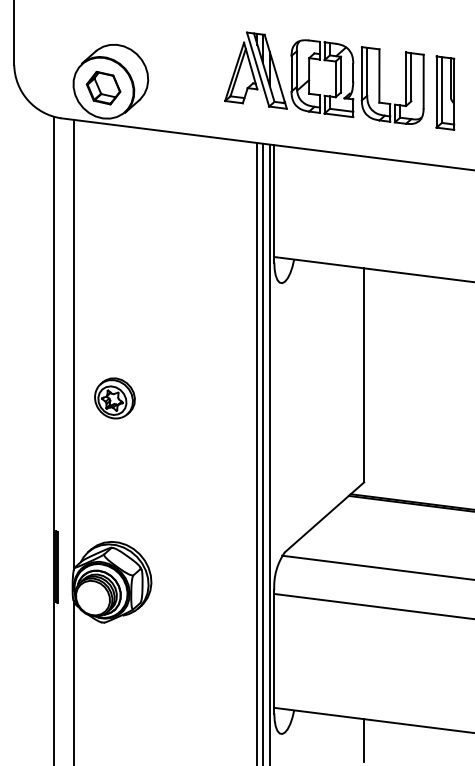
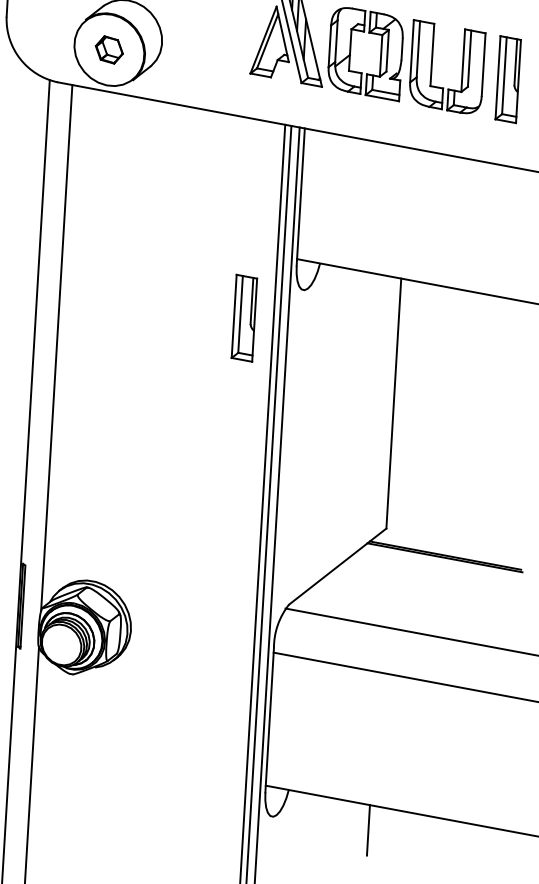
part: (103, 87) -> (109, 49), size x0.7
part: (232, 309) -> (244, 317), added
part: (114, 398) -> (100, 413), removed

